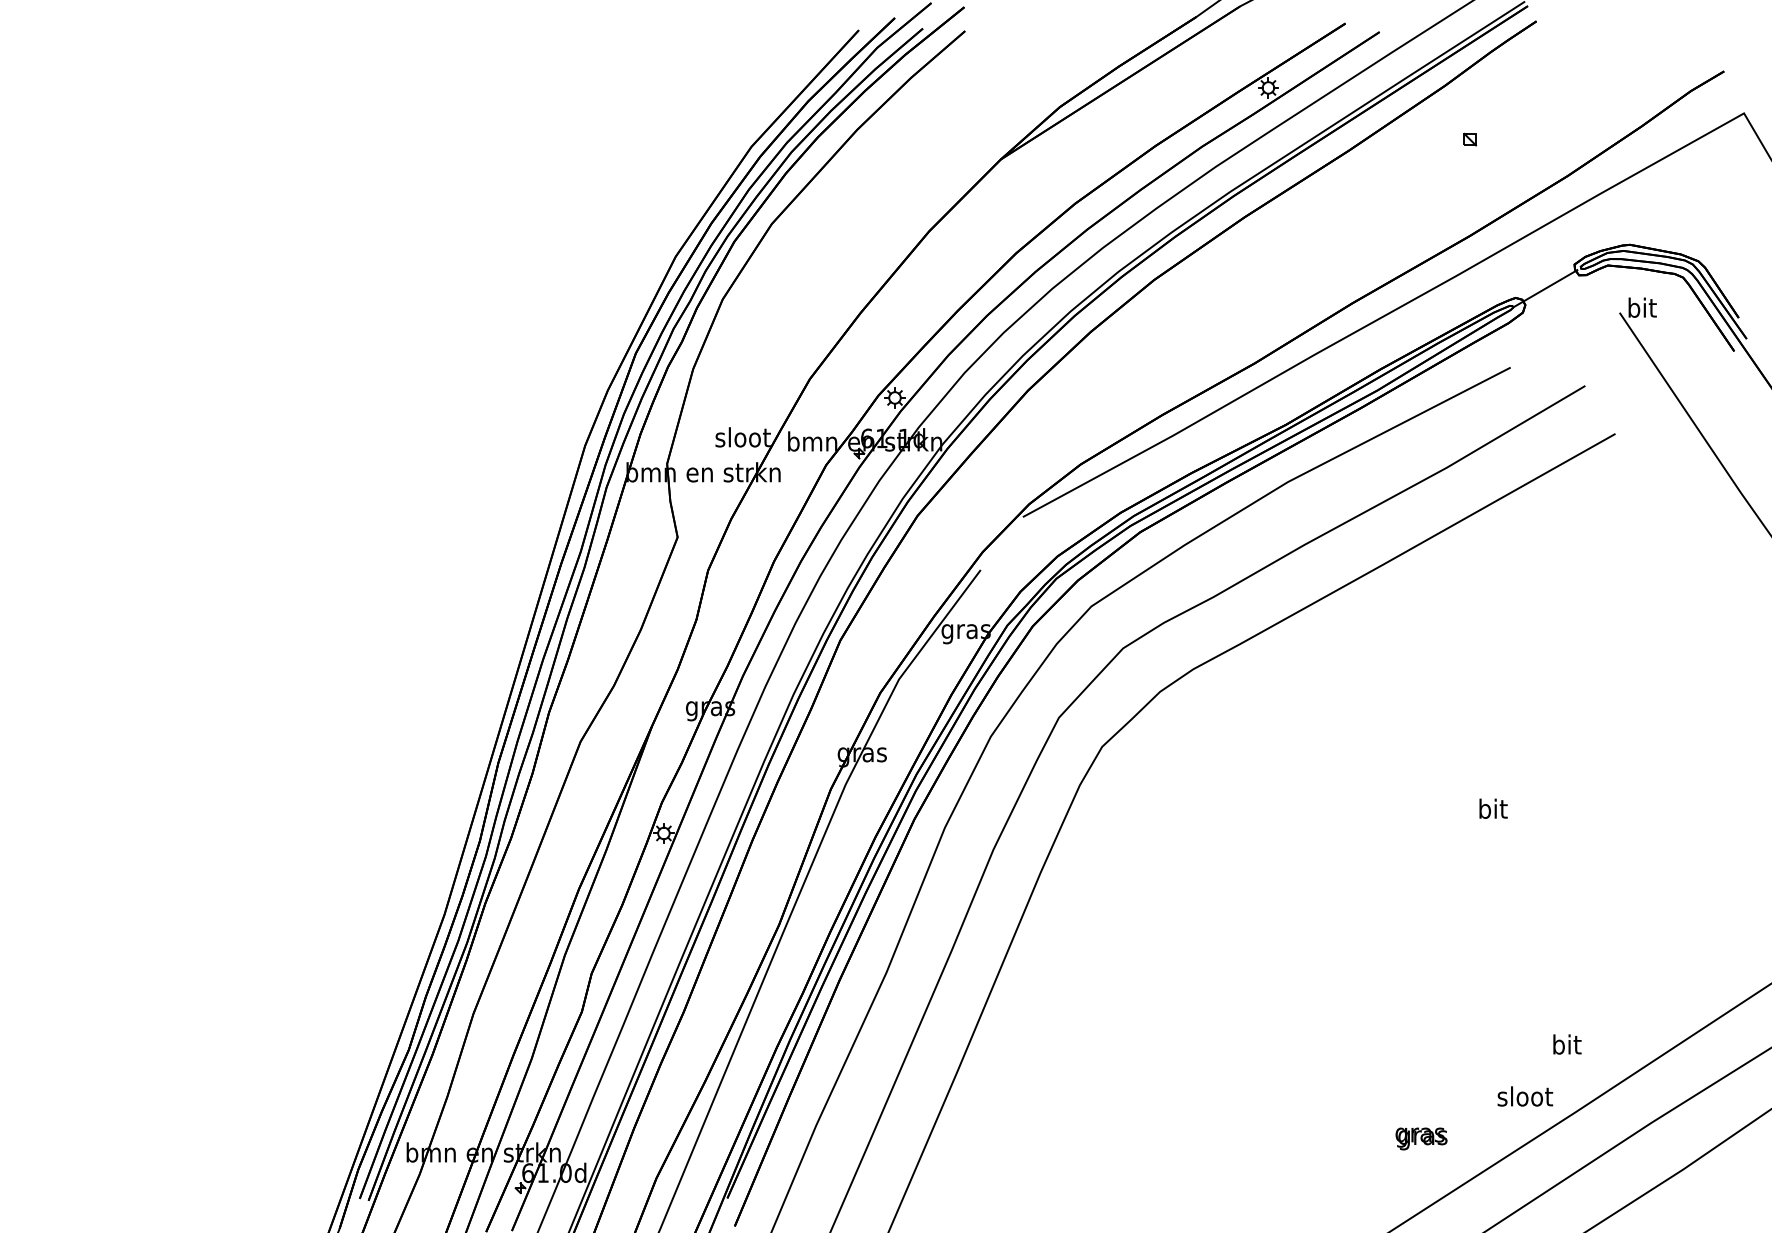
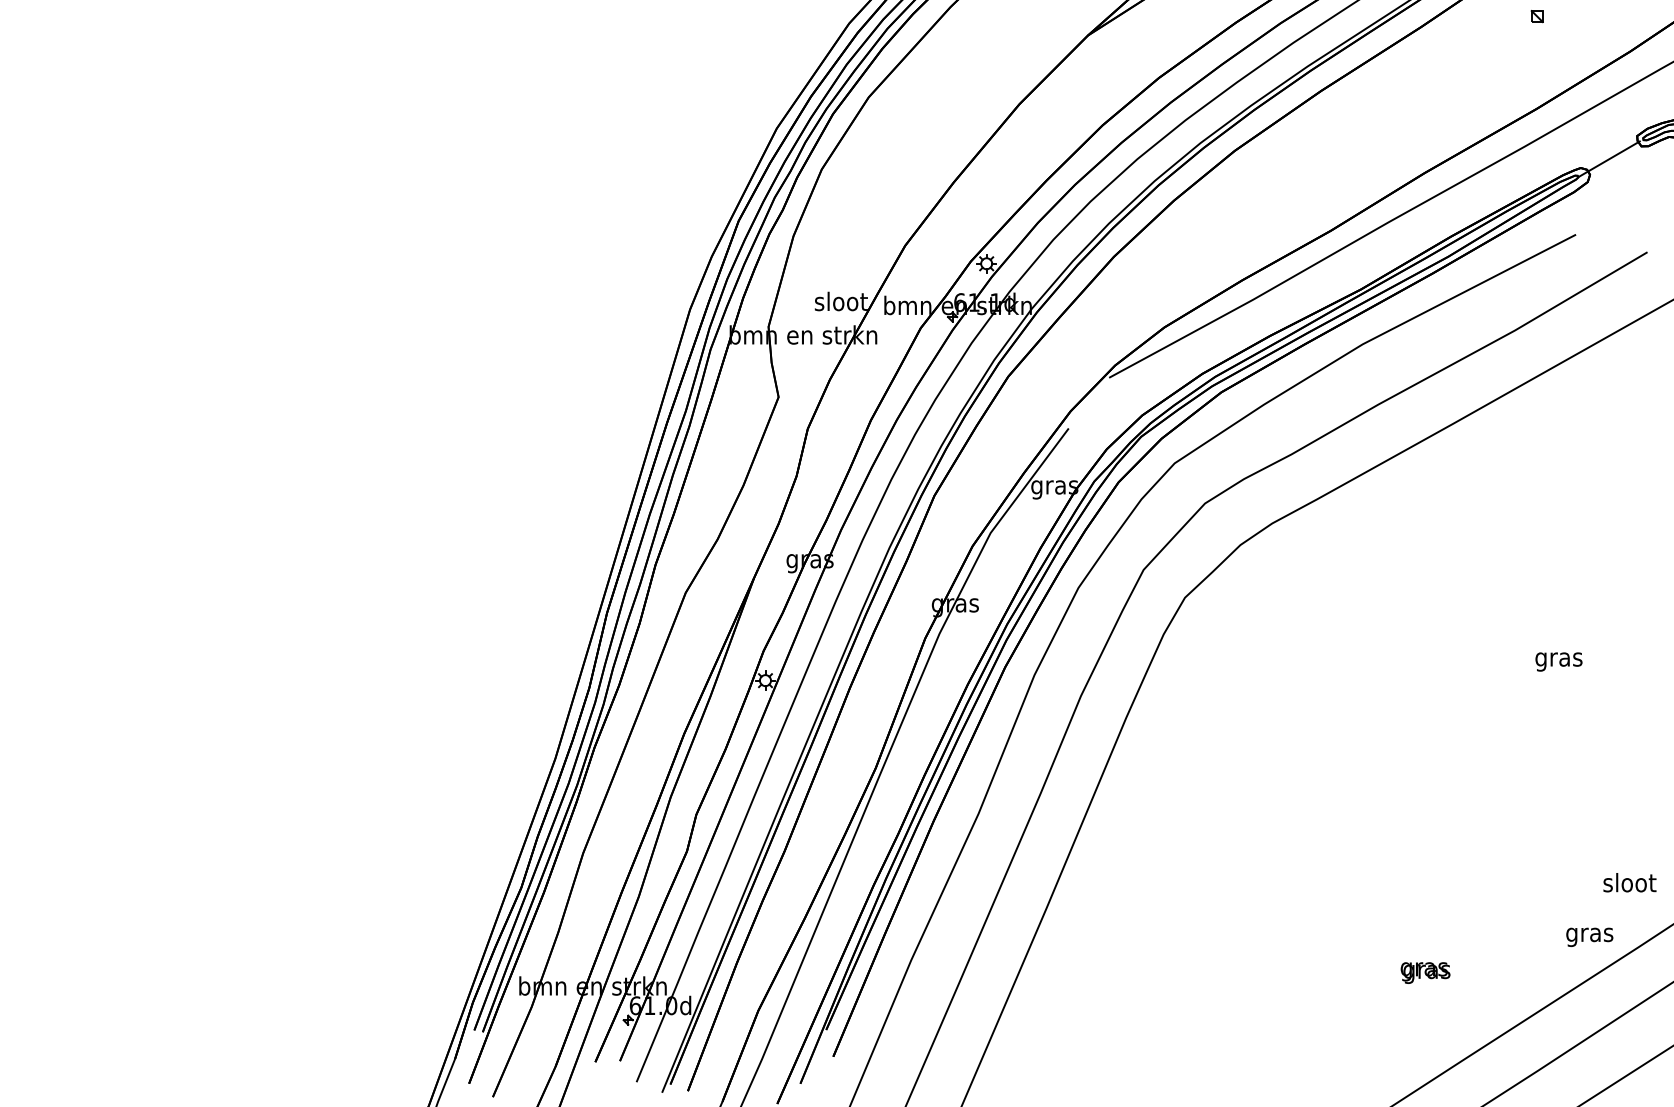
text: (1492, 811) -> (1558, 659), bit -> gras
text: (1566, 1044) -> (1629, 882), bit -> sloot
text: (1525, 1098) -> (1590, 934), sloot -> gras
text: (1421, 1138) -> (1425, 972), moved

